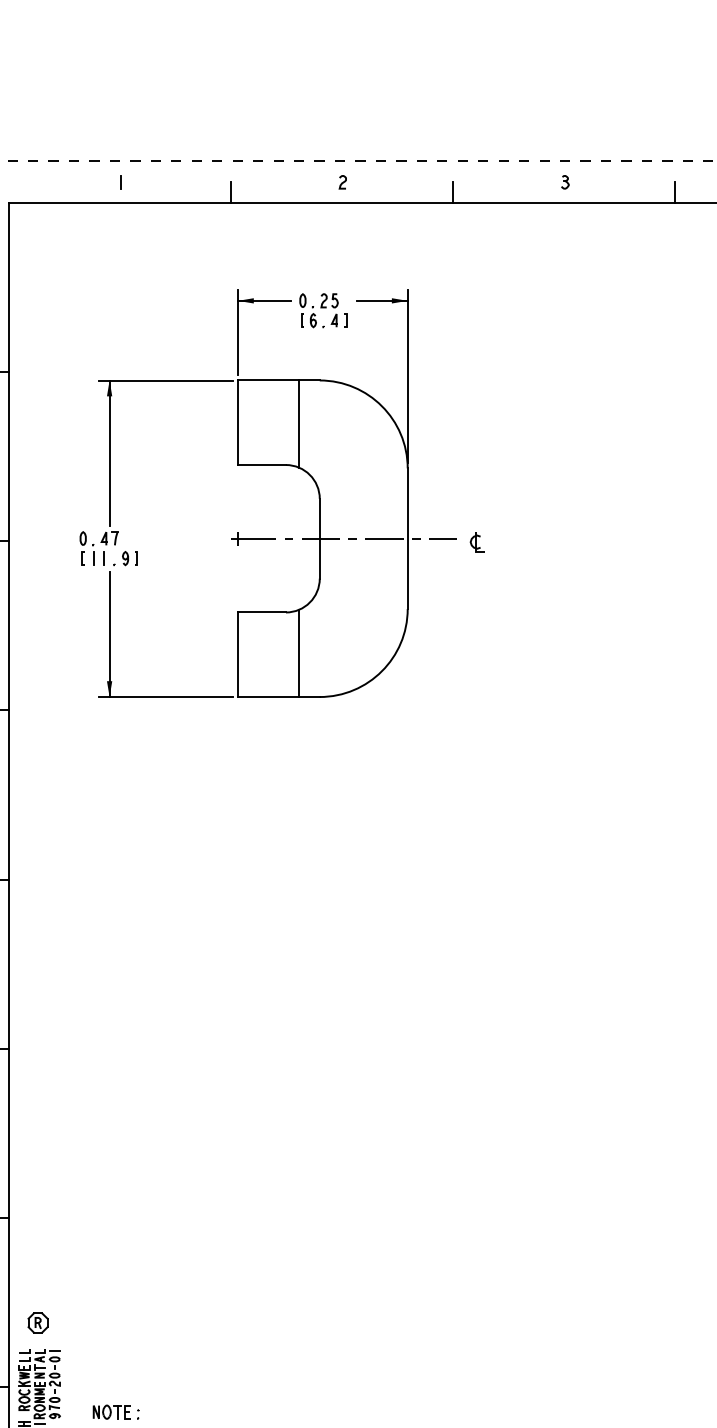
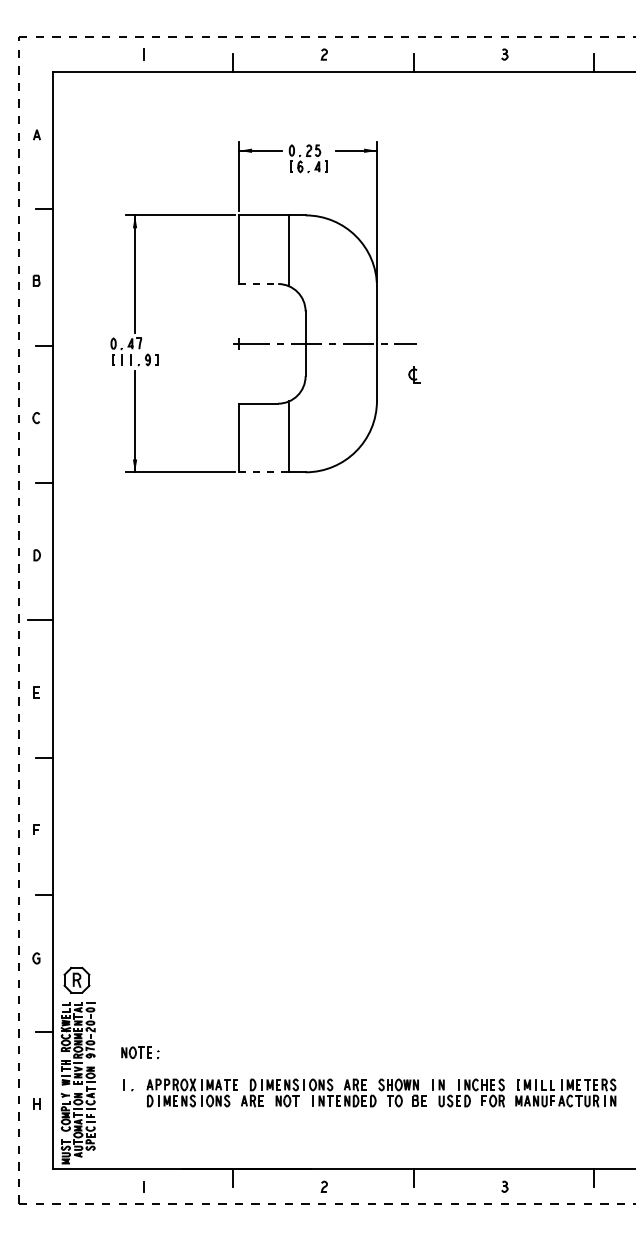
line: (262, 465) -> (259, 284), solid -> dashed
part: (477, 541) -> (414, 374), moved
line: (269, 697) -> (264, 472), solid -> dashed
part: (37, 1323) -> (76, 980), size x1.6

